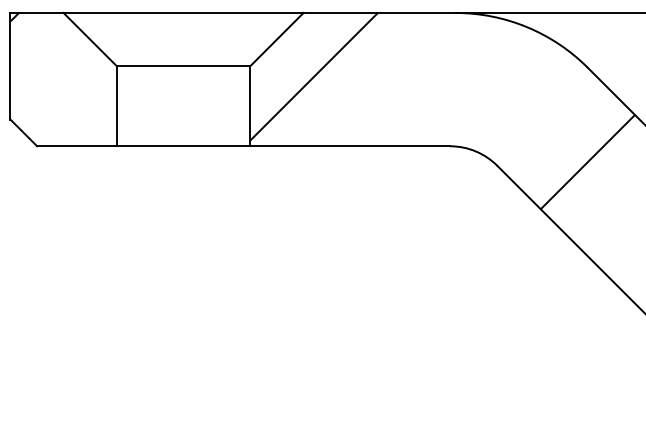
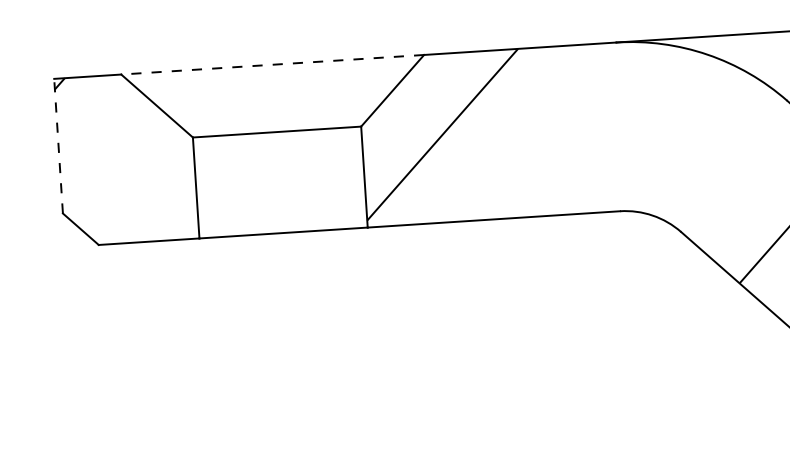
line: (183, 12) -> (272, 64), solid -> dashed
line: (10, 65) -> (58, 145), solid -> dashed

